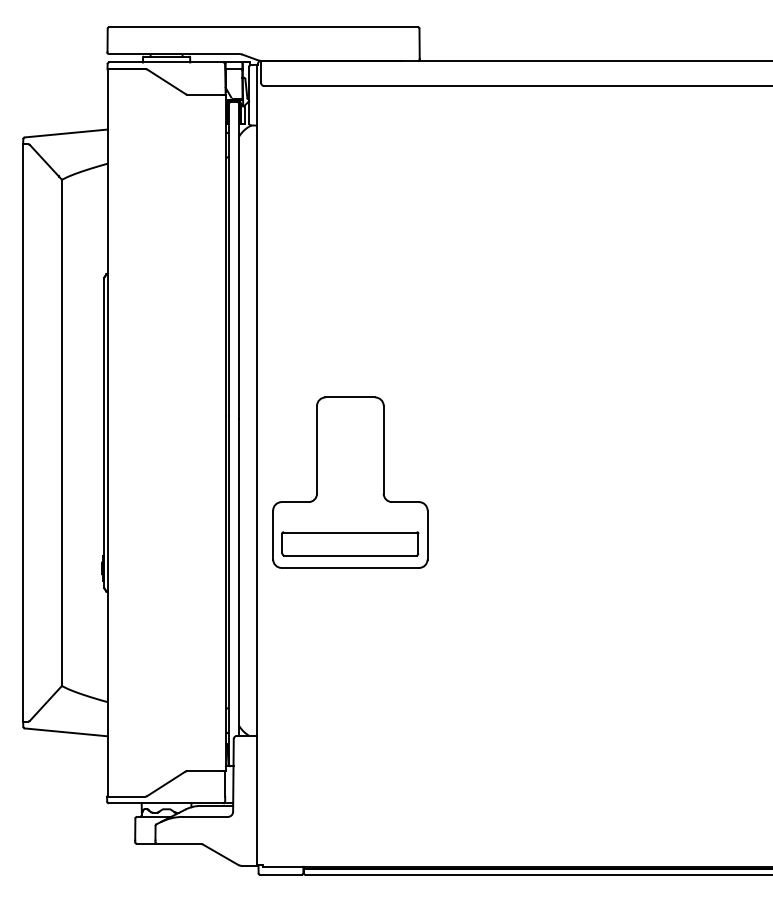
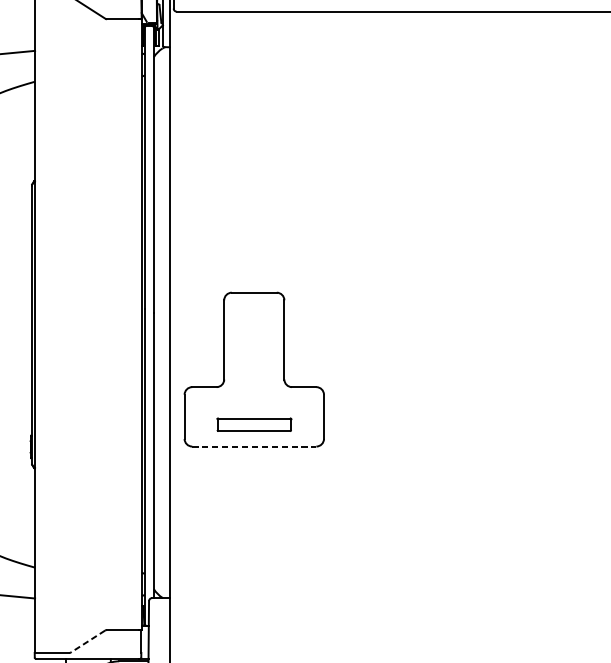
part: (350, 543) -> (254, 424), size x0.6
line: (350, 567) -> (254, 446), solid -> dashed
line: (165, 784) -> (87, 642), solid -> dashed

